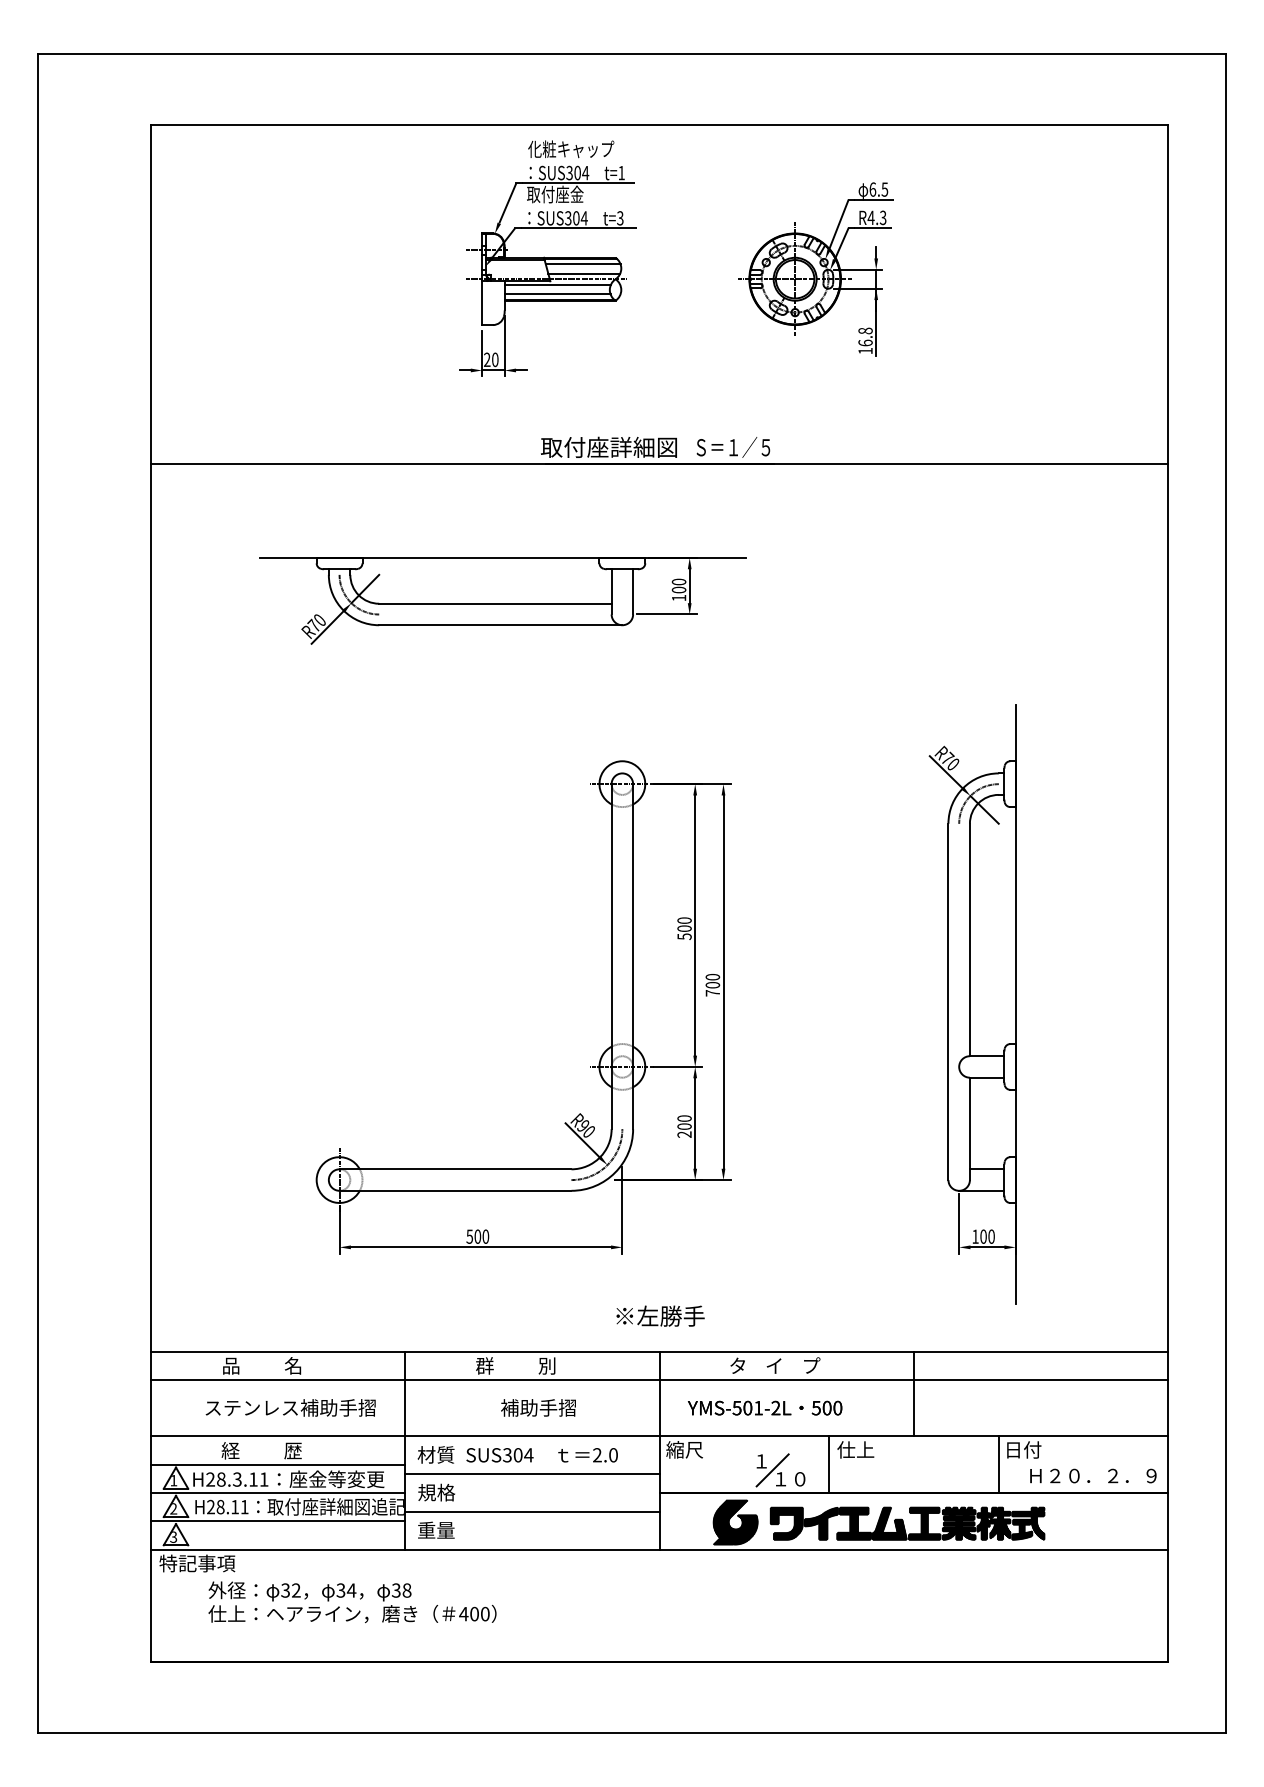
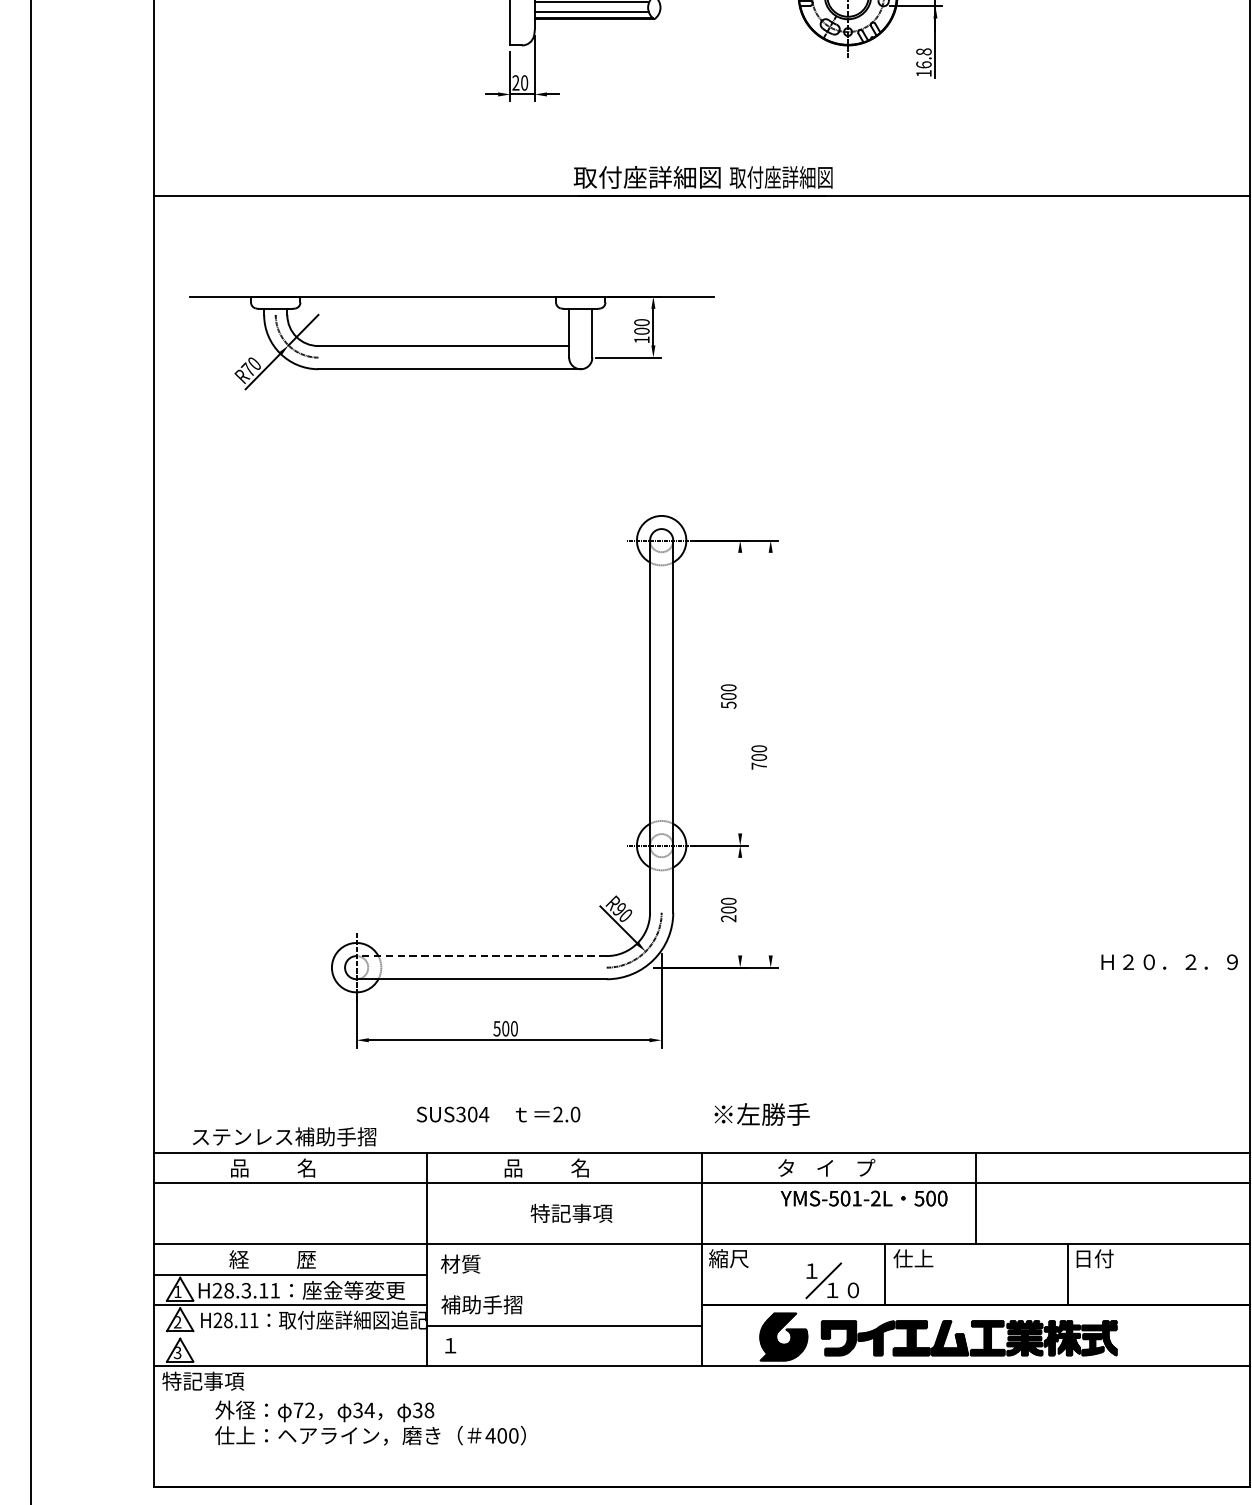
text: (732, 446) -> (780, 176), Ｓ＝１／５ -> 取付座詳細図
part: (502, 600) -> (451, 342), moved
line: (695, 925) -> (740, 693), removed
line: (723, 981) -> (770, 753), removed
part: (972, 1004) -> (1039, 778), removed
line: (695, 1123) -> (740, 906), removed
line: (455, 1169) -> (481, 956), solid -> dashed
text: (660, 1315) -> (762, 1113), moved
text: (515, 1365) -> (546, 1167), 群          別 -> 品          名
text: (290, 1407) -> (284, 1136), moved
text: (538, 1407) -> (571, 1212), 補助手摺 -> 特記事項
text: (765, 1407) -> (864, 1197), moved
text: (541, 1455) -> (497, 1114), moved
line: (532, 1474) -> (564, 1285), removed
text: (1093, 1475) -> (1169, 961), moved
text: (455, 1492) -> (481, 1304), 規格 -> 補助手摺
line: (278, 1521) -> (290, 1335), removed
text: (436, 1529) -> (461, 1344), 重量 -> １
text: (285, 1590) -> (298, 1410), 32 -> 72

